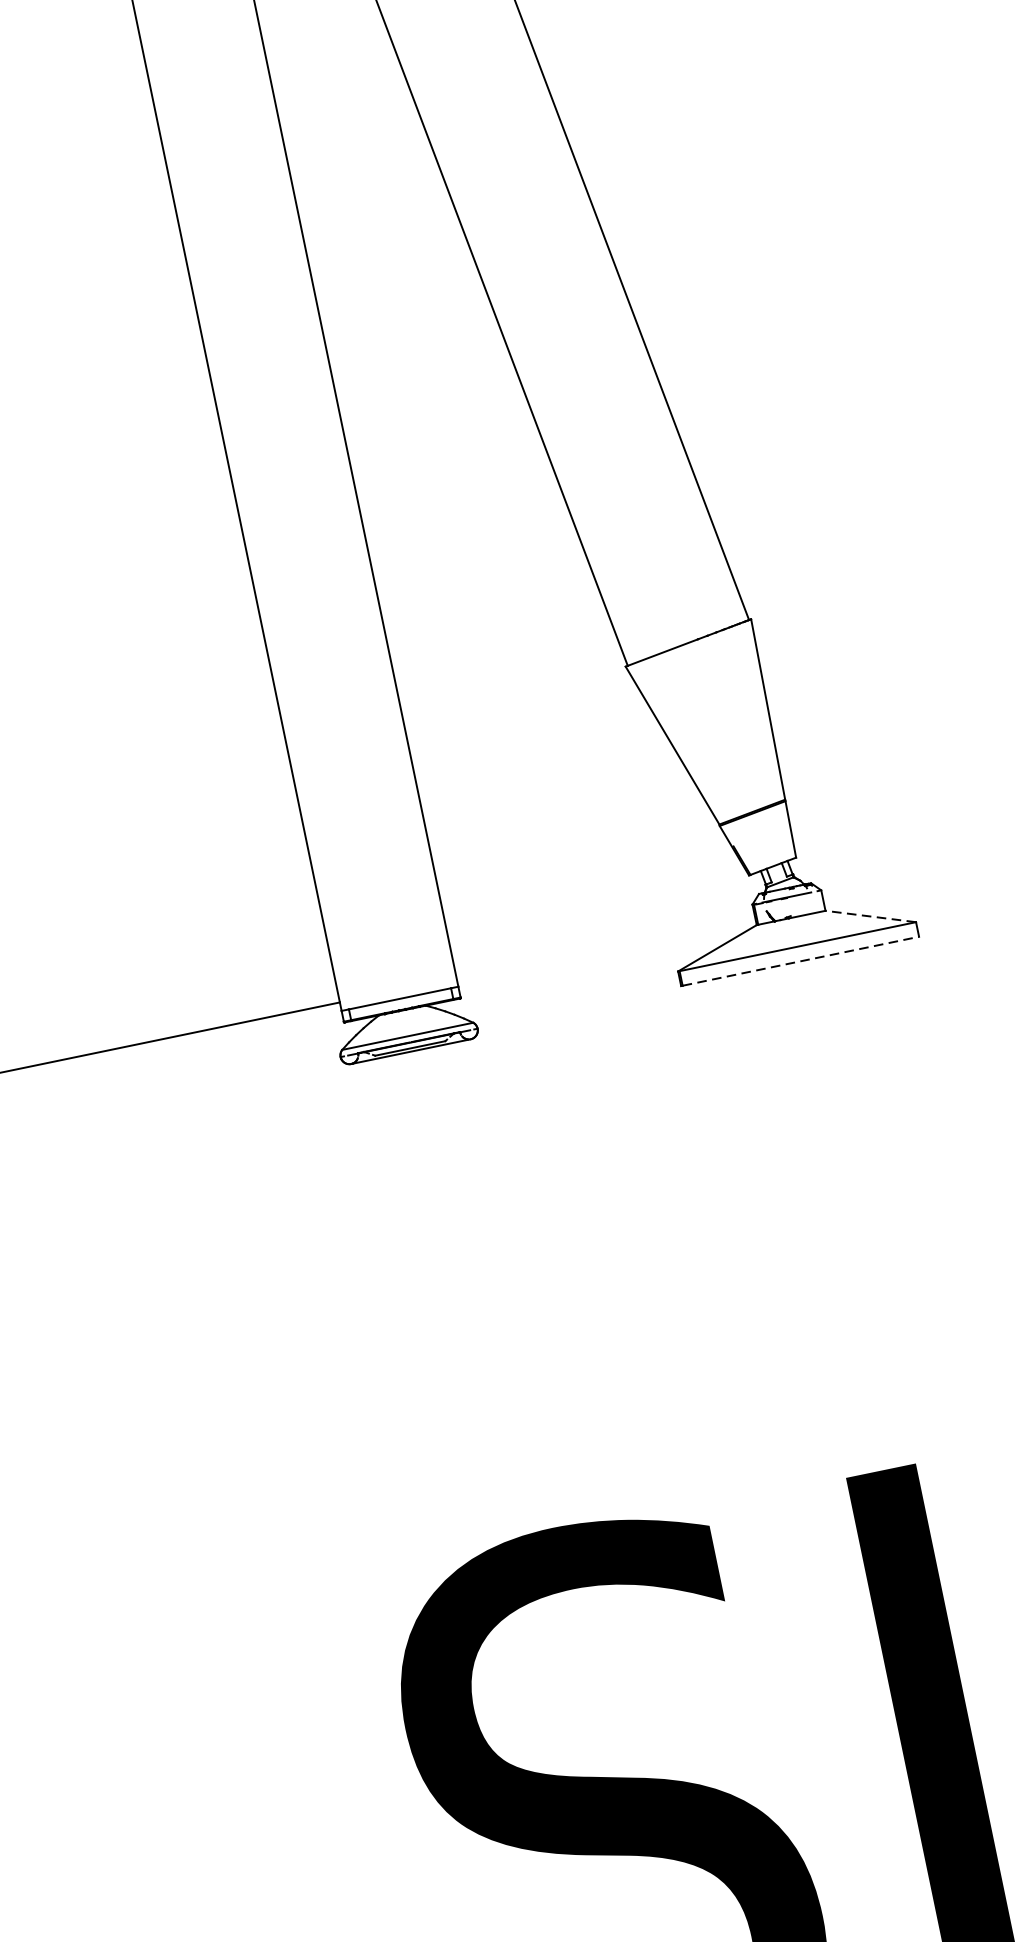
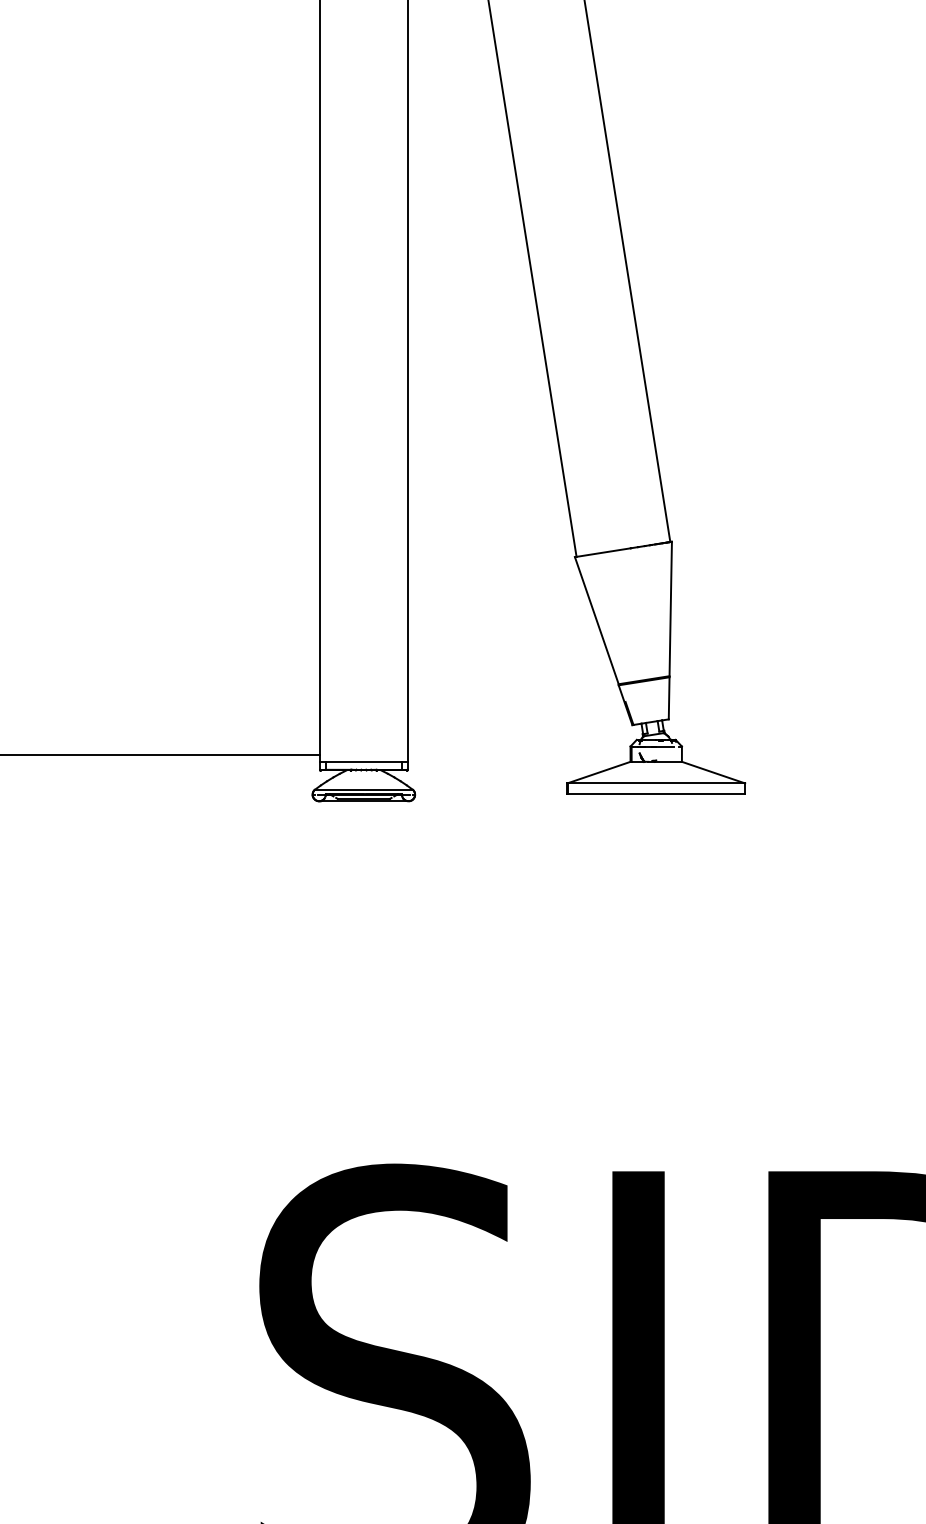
line: (870, 916) -> (713, 772), dashed -> solid
line: (801, 961) -> (657, 794), dashed -> solid

